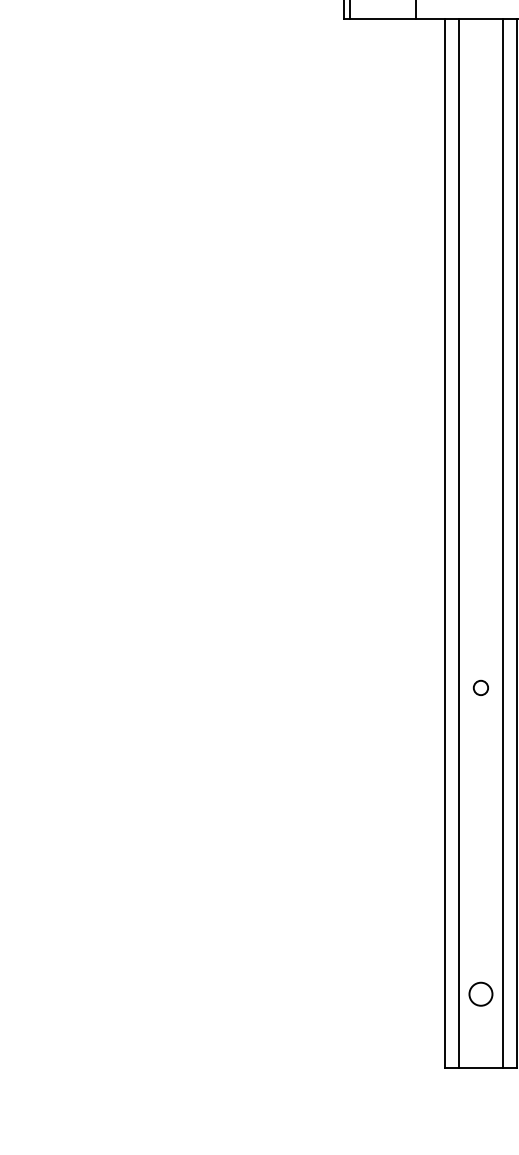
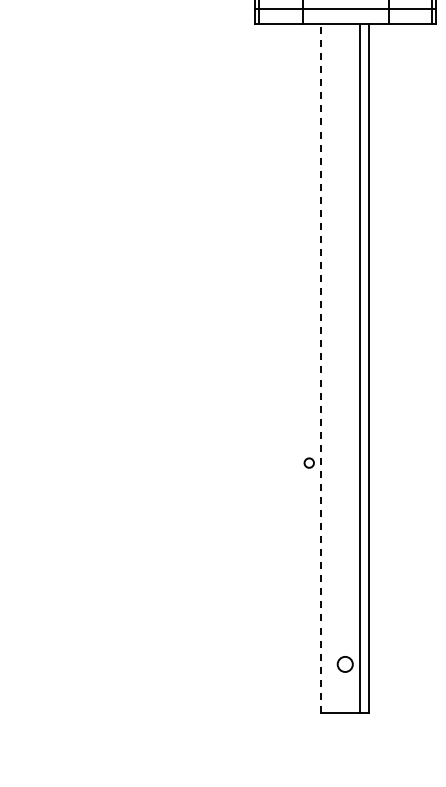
line: (458, 542) -> (330, 367), removed
line: (444, 544) -> (321, 368), solid -> dashed
circle: (479, 687) -> (308, 462), moved

